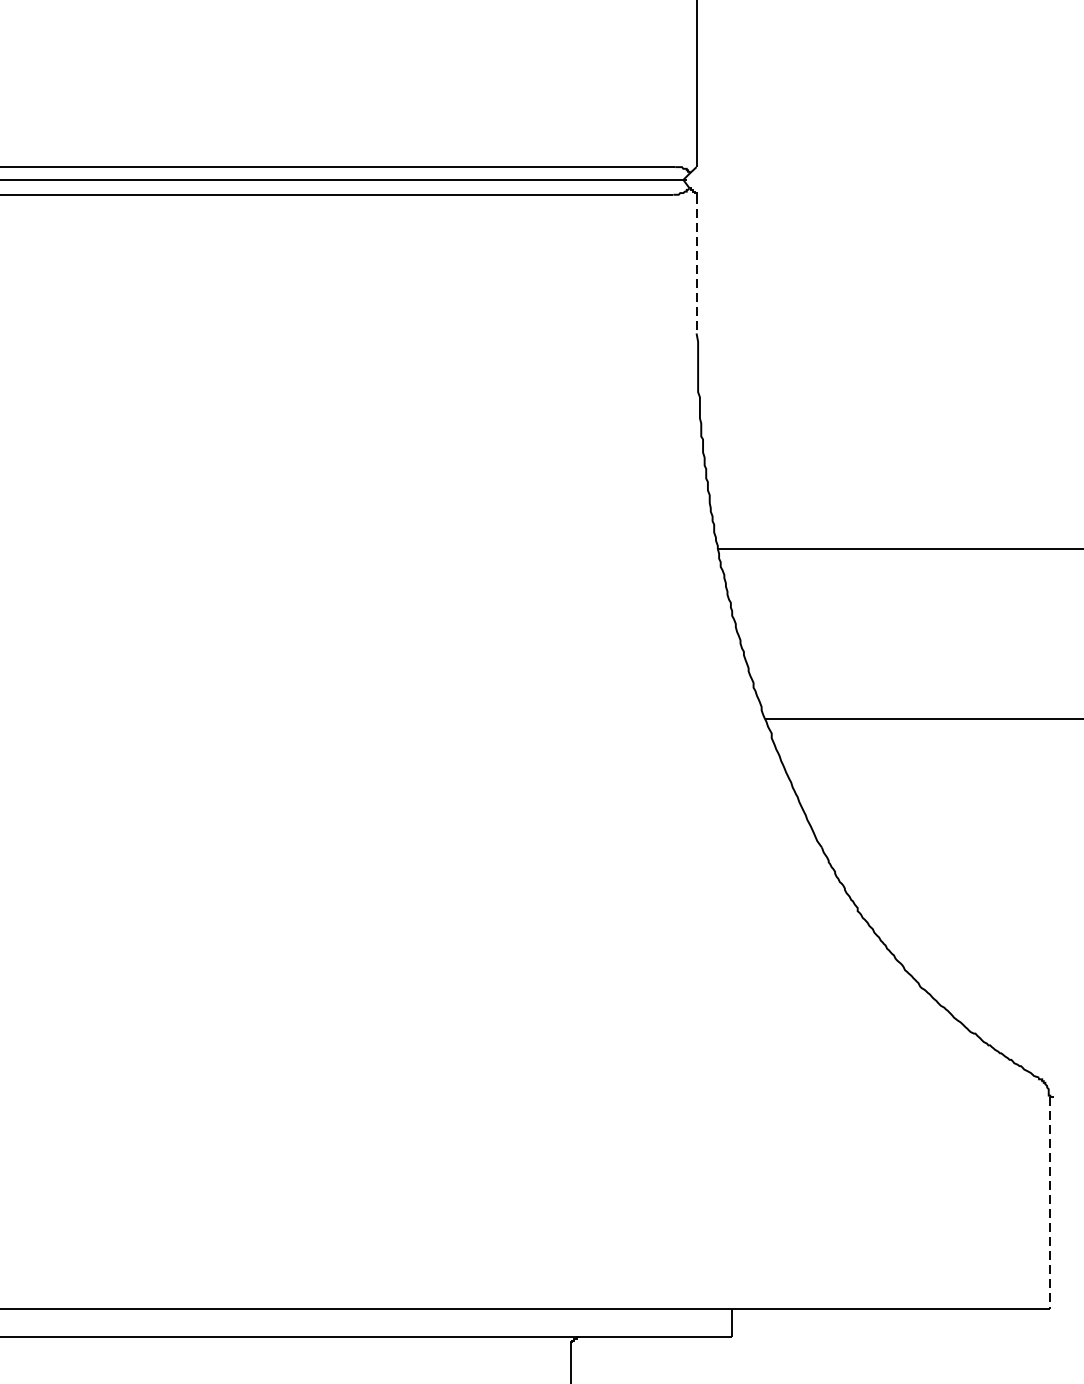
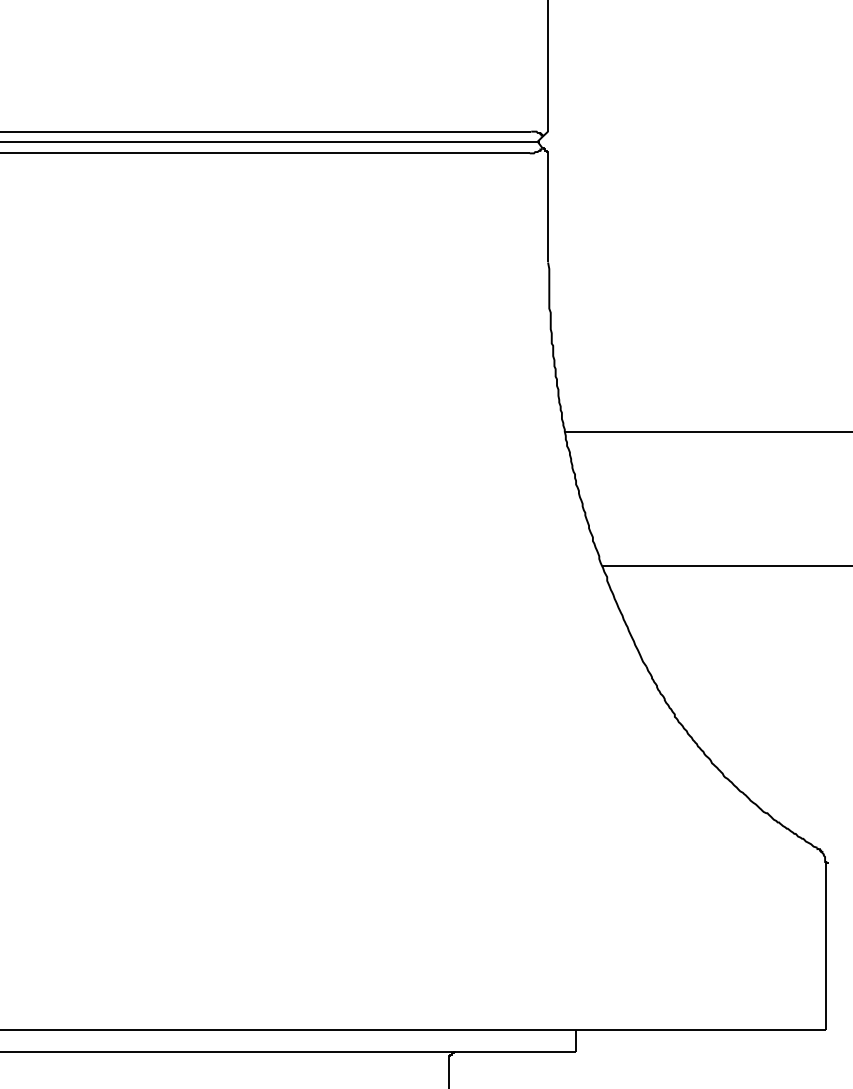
line: (697, 263) -> (548, 207), dashed -> solid
line: (1050, 1204) -> (826, 947), dashed -> solid

